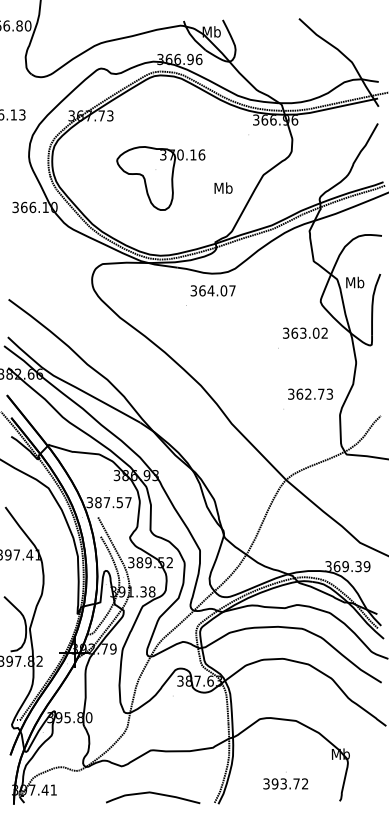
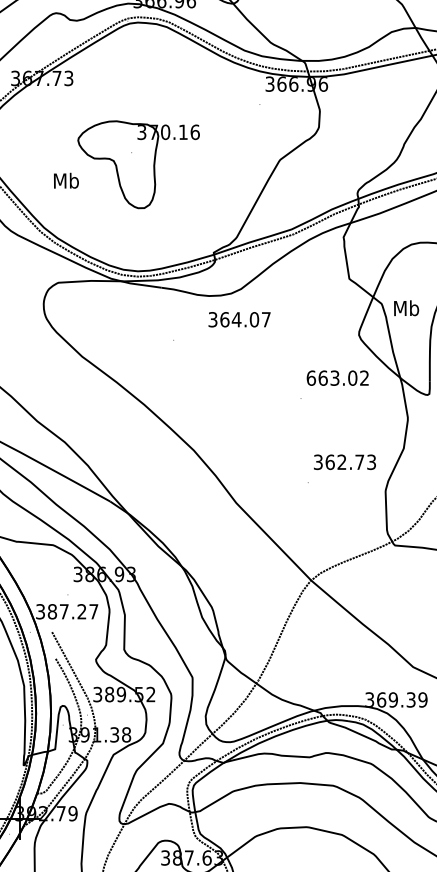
text: (223, 187) -> (66, 179), moved
text: (212, 290) -> (238, 319), moved
text: (285, 332) -> (310, 377), 363.02 -> 663.02
text: (119, 502) -> (81, 611), 387.57 -> 387.27

